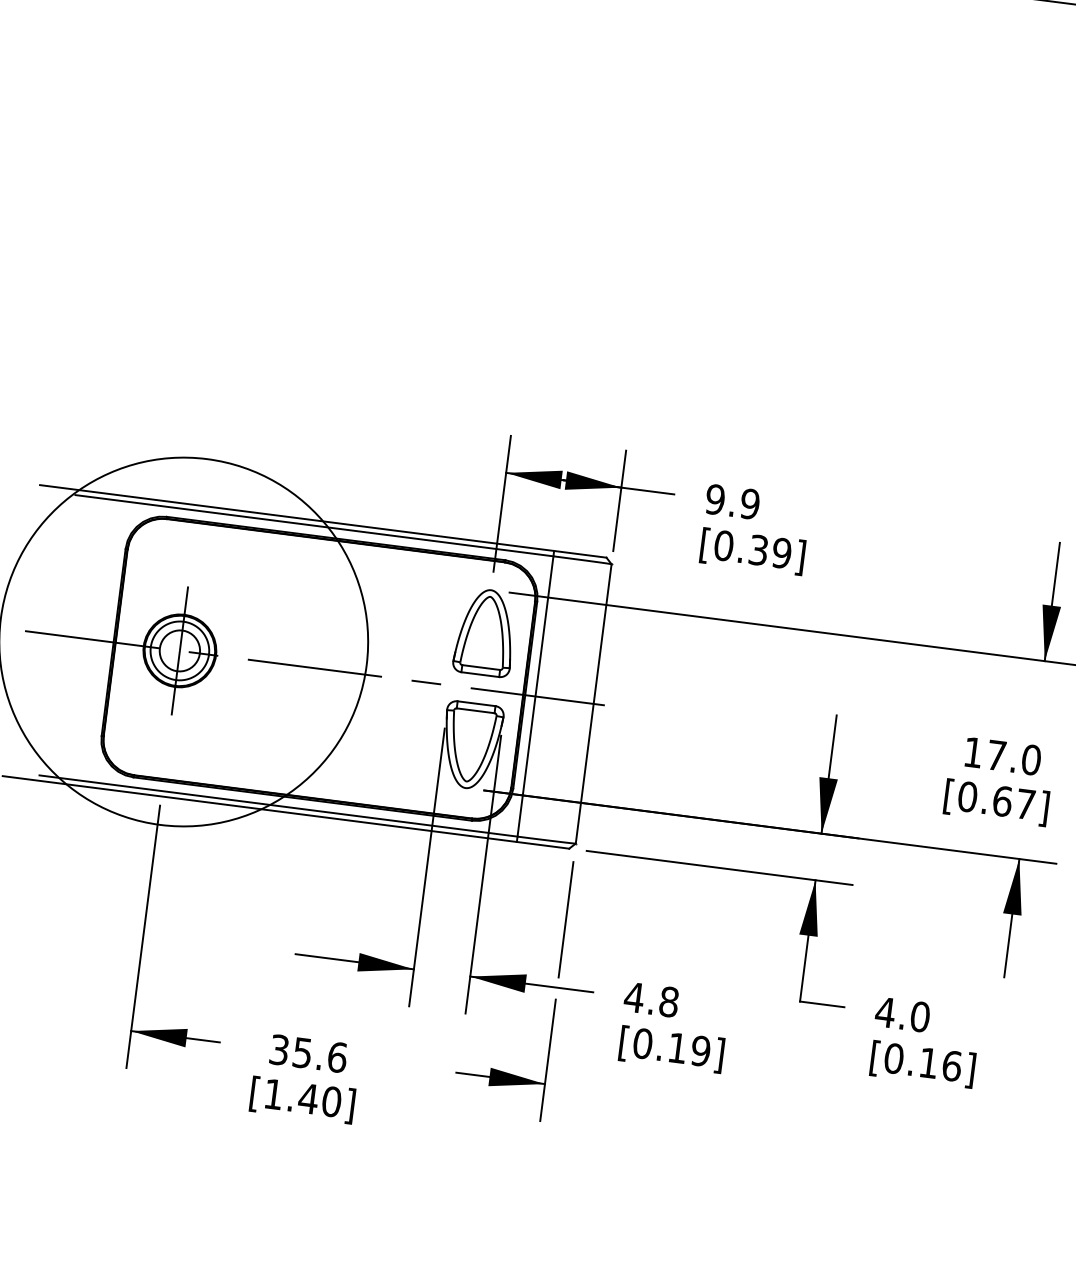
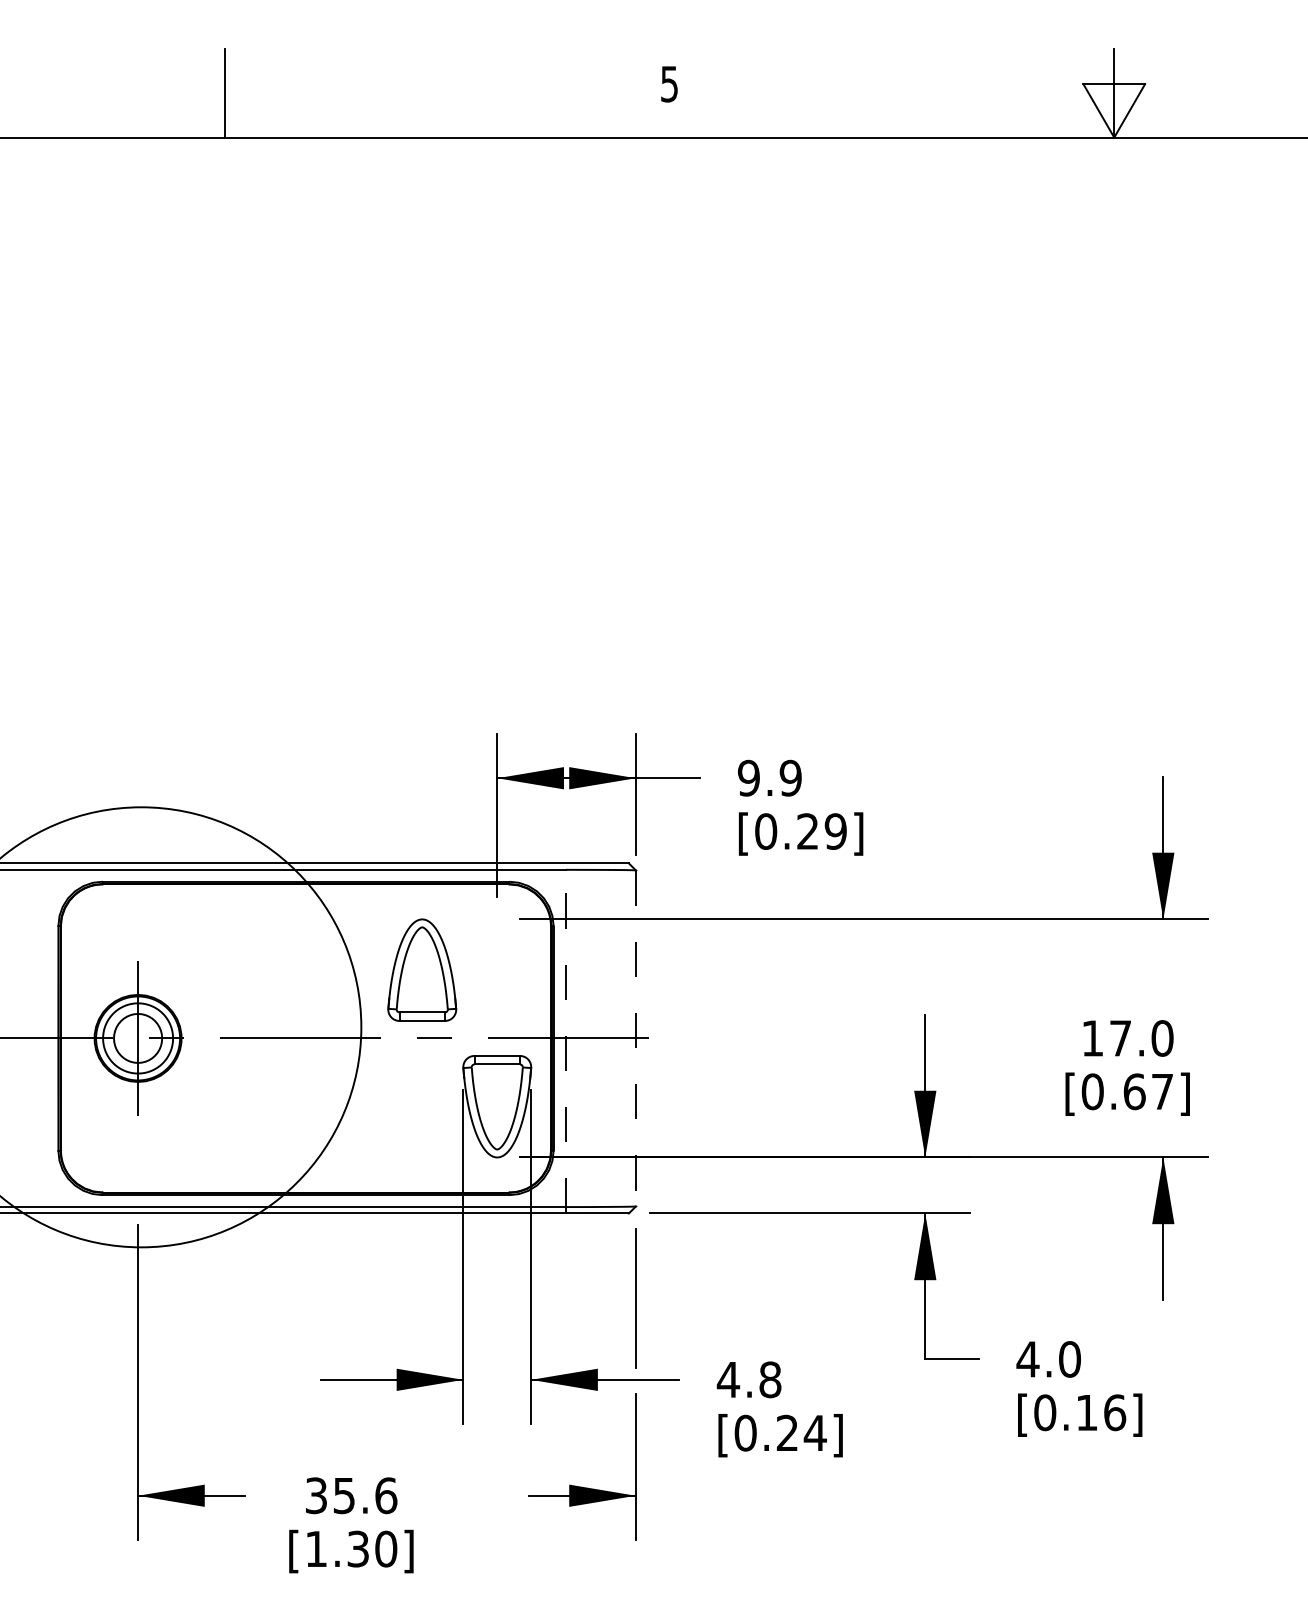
text: (758, 550) -> (807, 831), [0.39] -> [0.29]
part: (485, 631) -> (422, 969), moved
line: (535, 695) -> (565, 1037), solid -> dashed
line: (593, 703) -> (635, 1038), solid -> dashed
text: (689, 1049) -> (801, 1432), [0.19] -> [0.24]
text: (307, 1098) -> (357, 1548), [1.40] -> [1.30]

